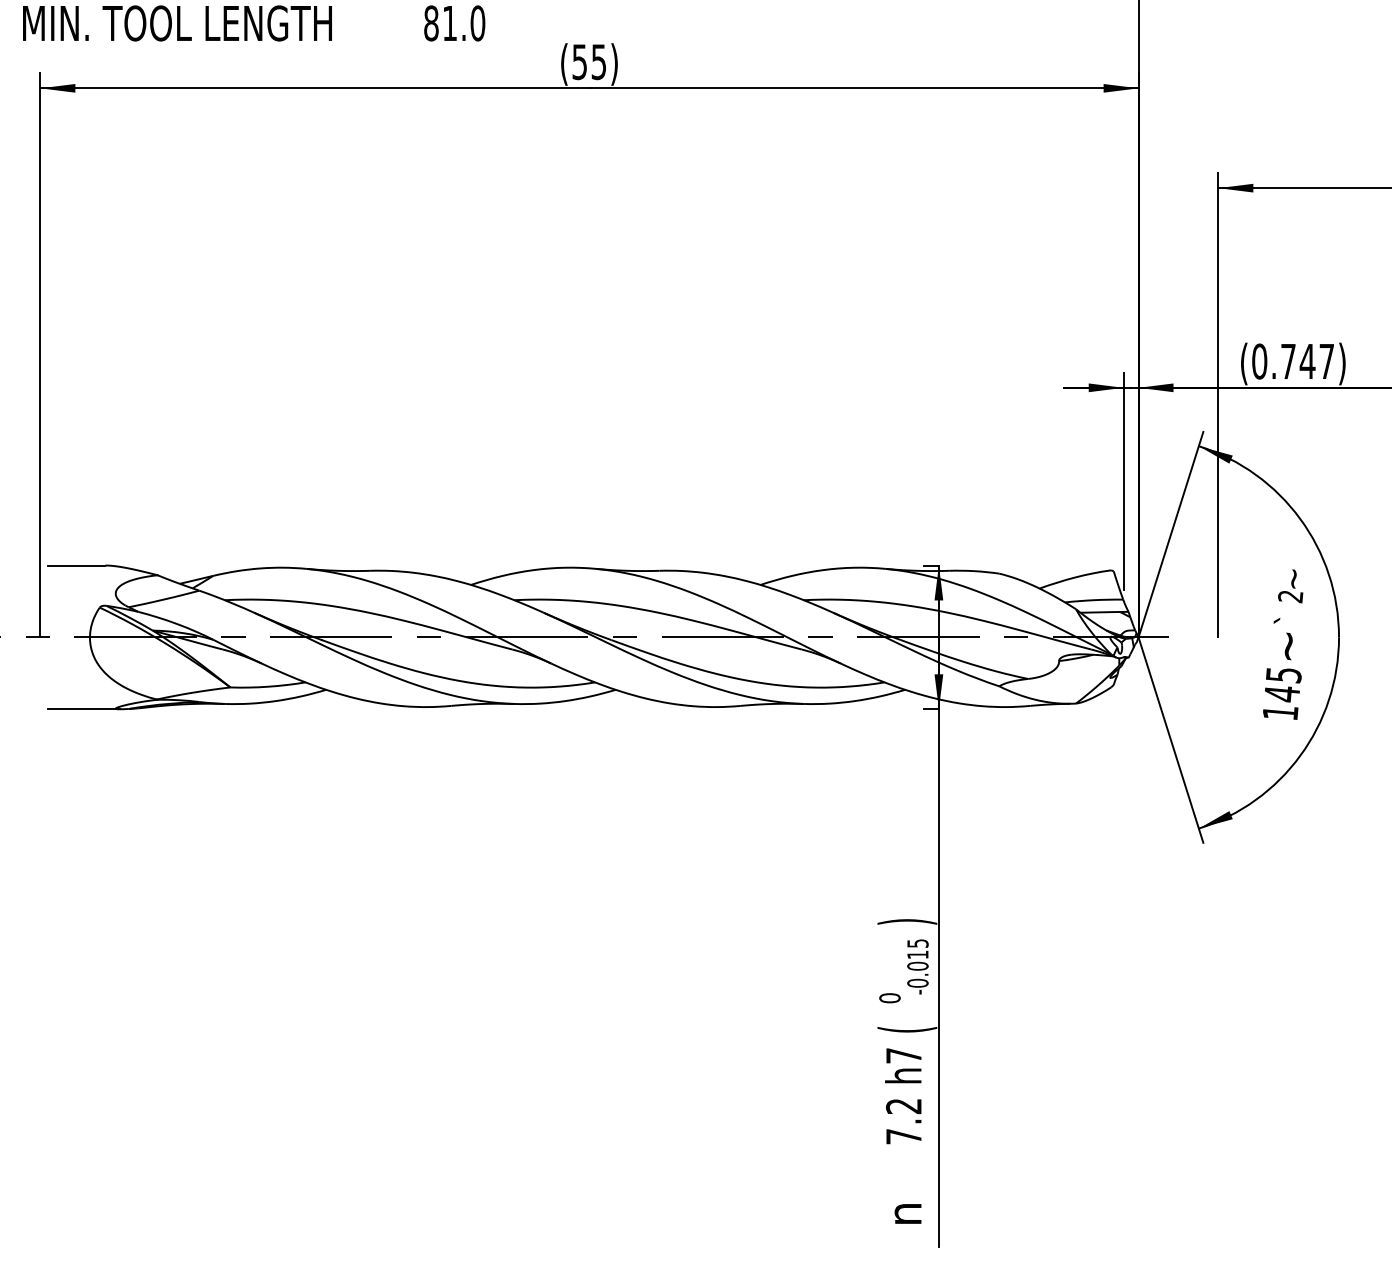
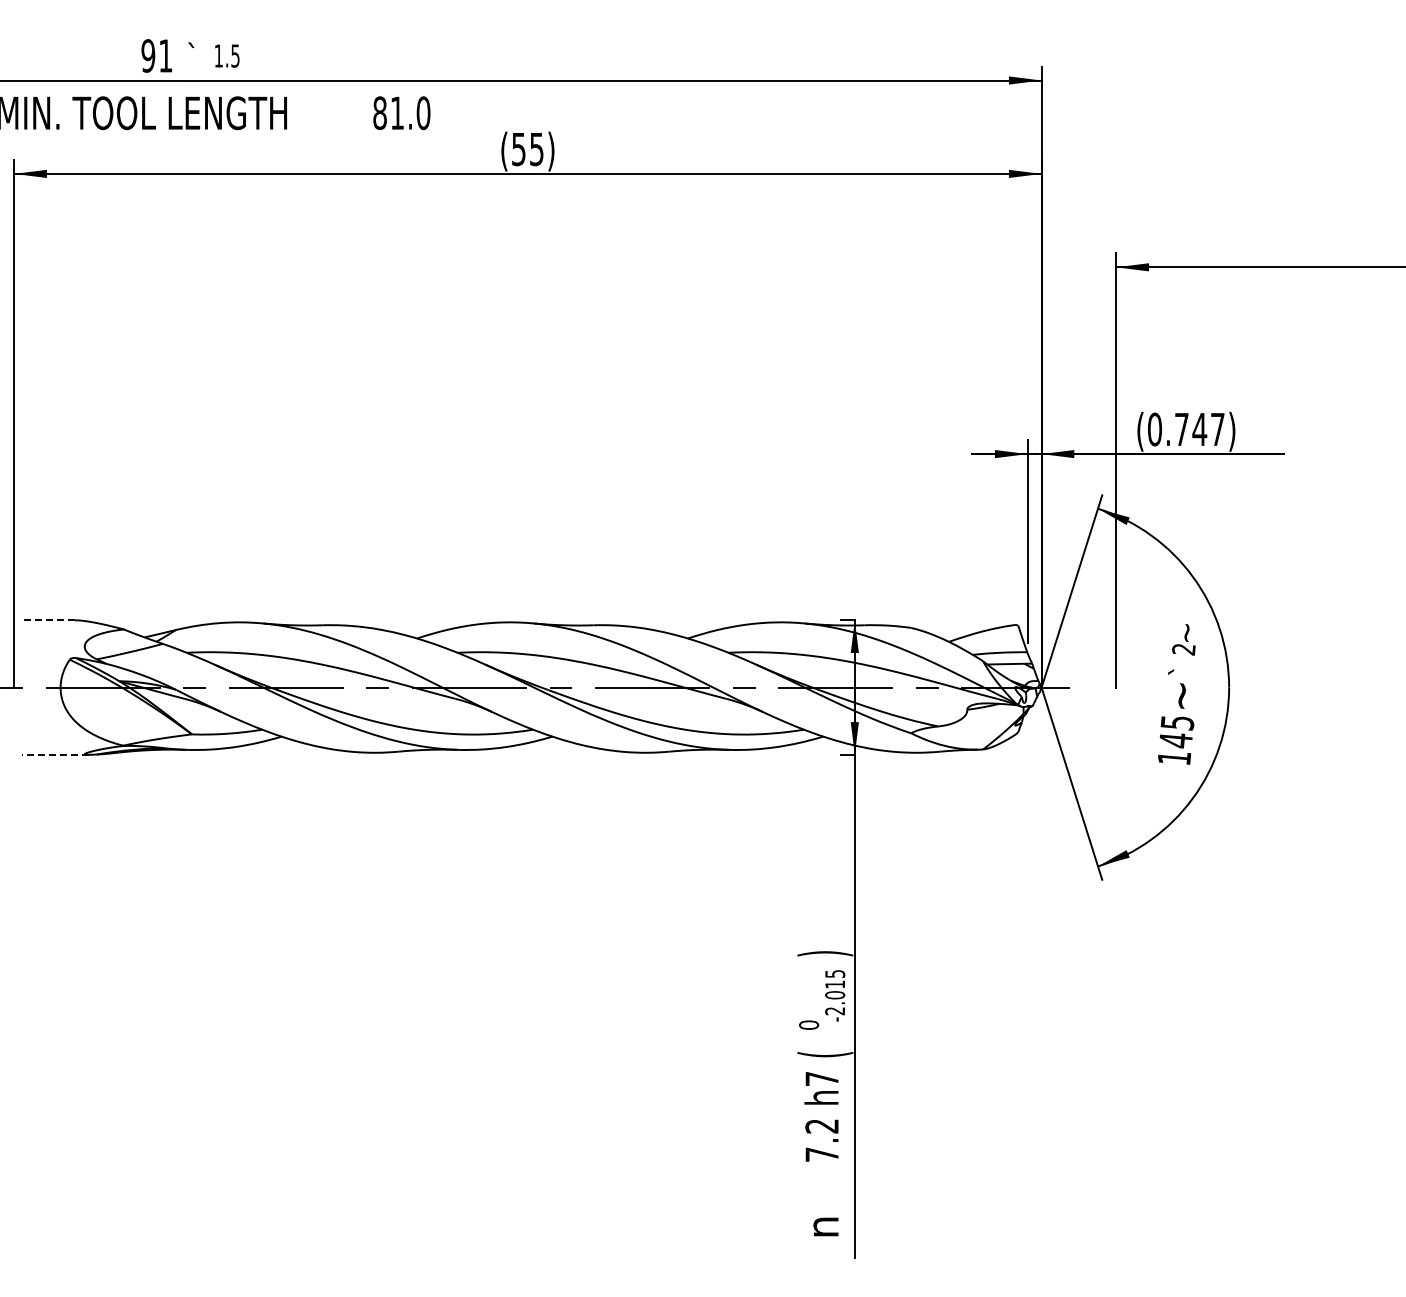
line: (77, 565) -> (48, 620), solid -> dashed
line: (83, 708) -> (54, 754), solid -> dashed
text: (918, 983) -> (835, 1011), -0.015 -> -2.015

